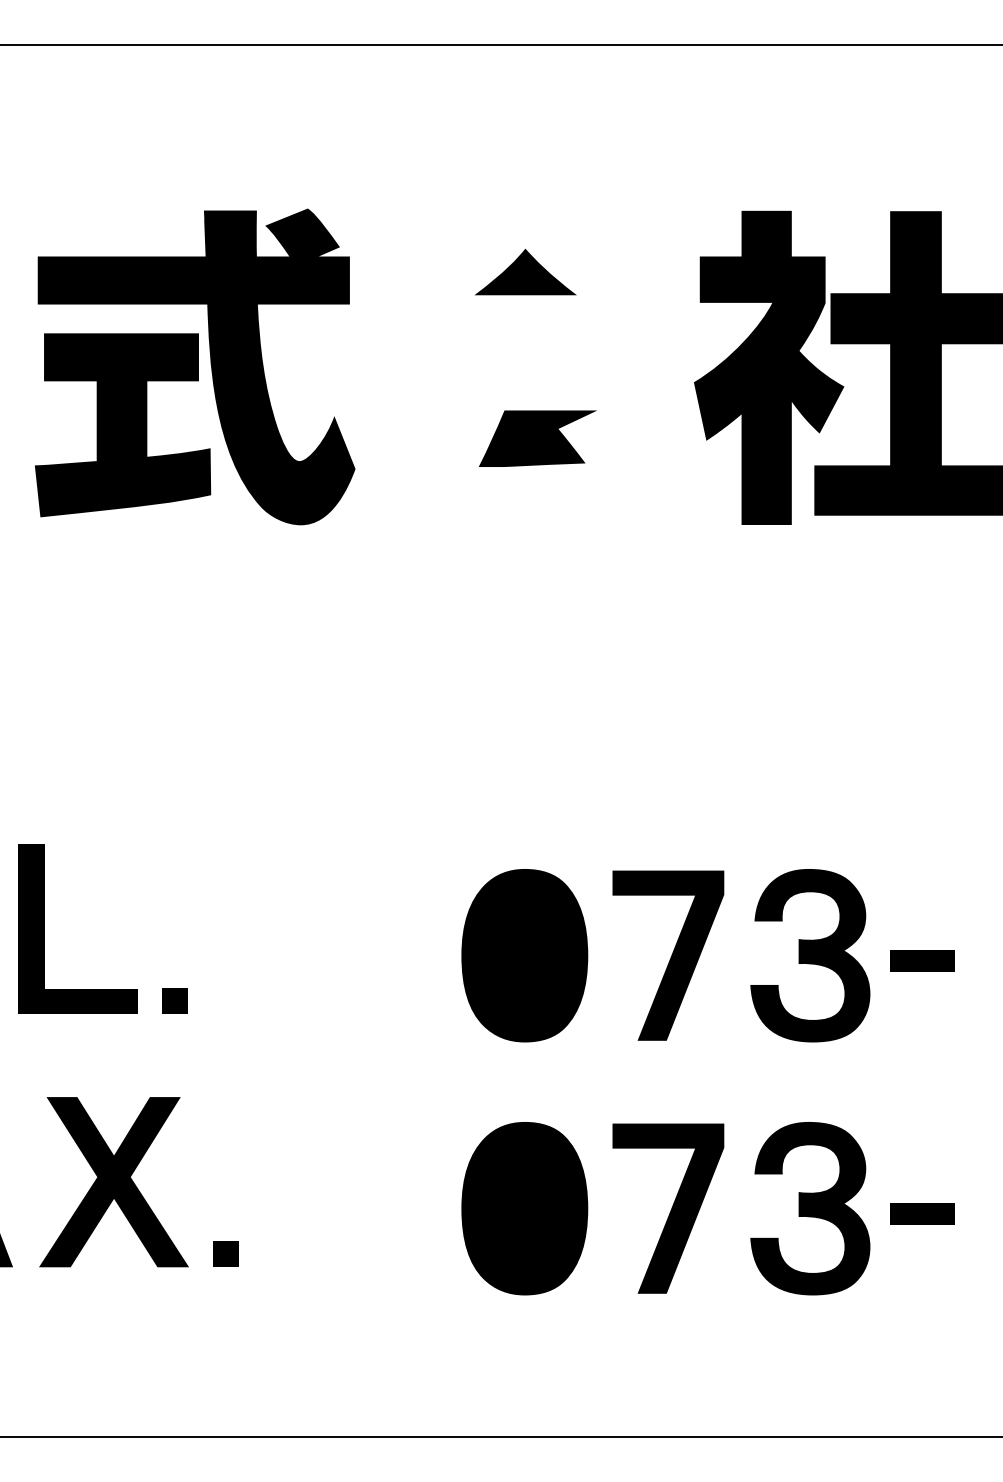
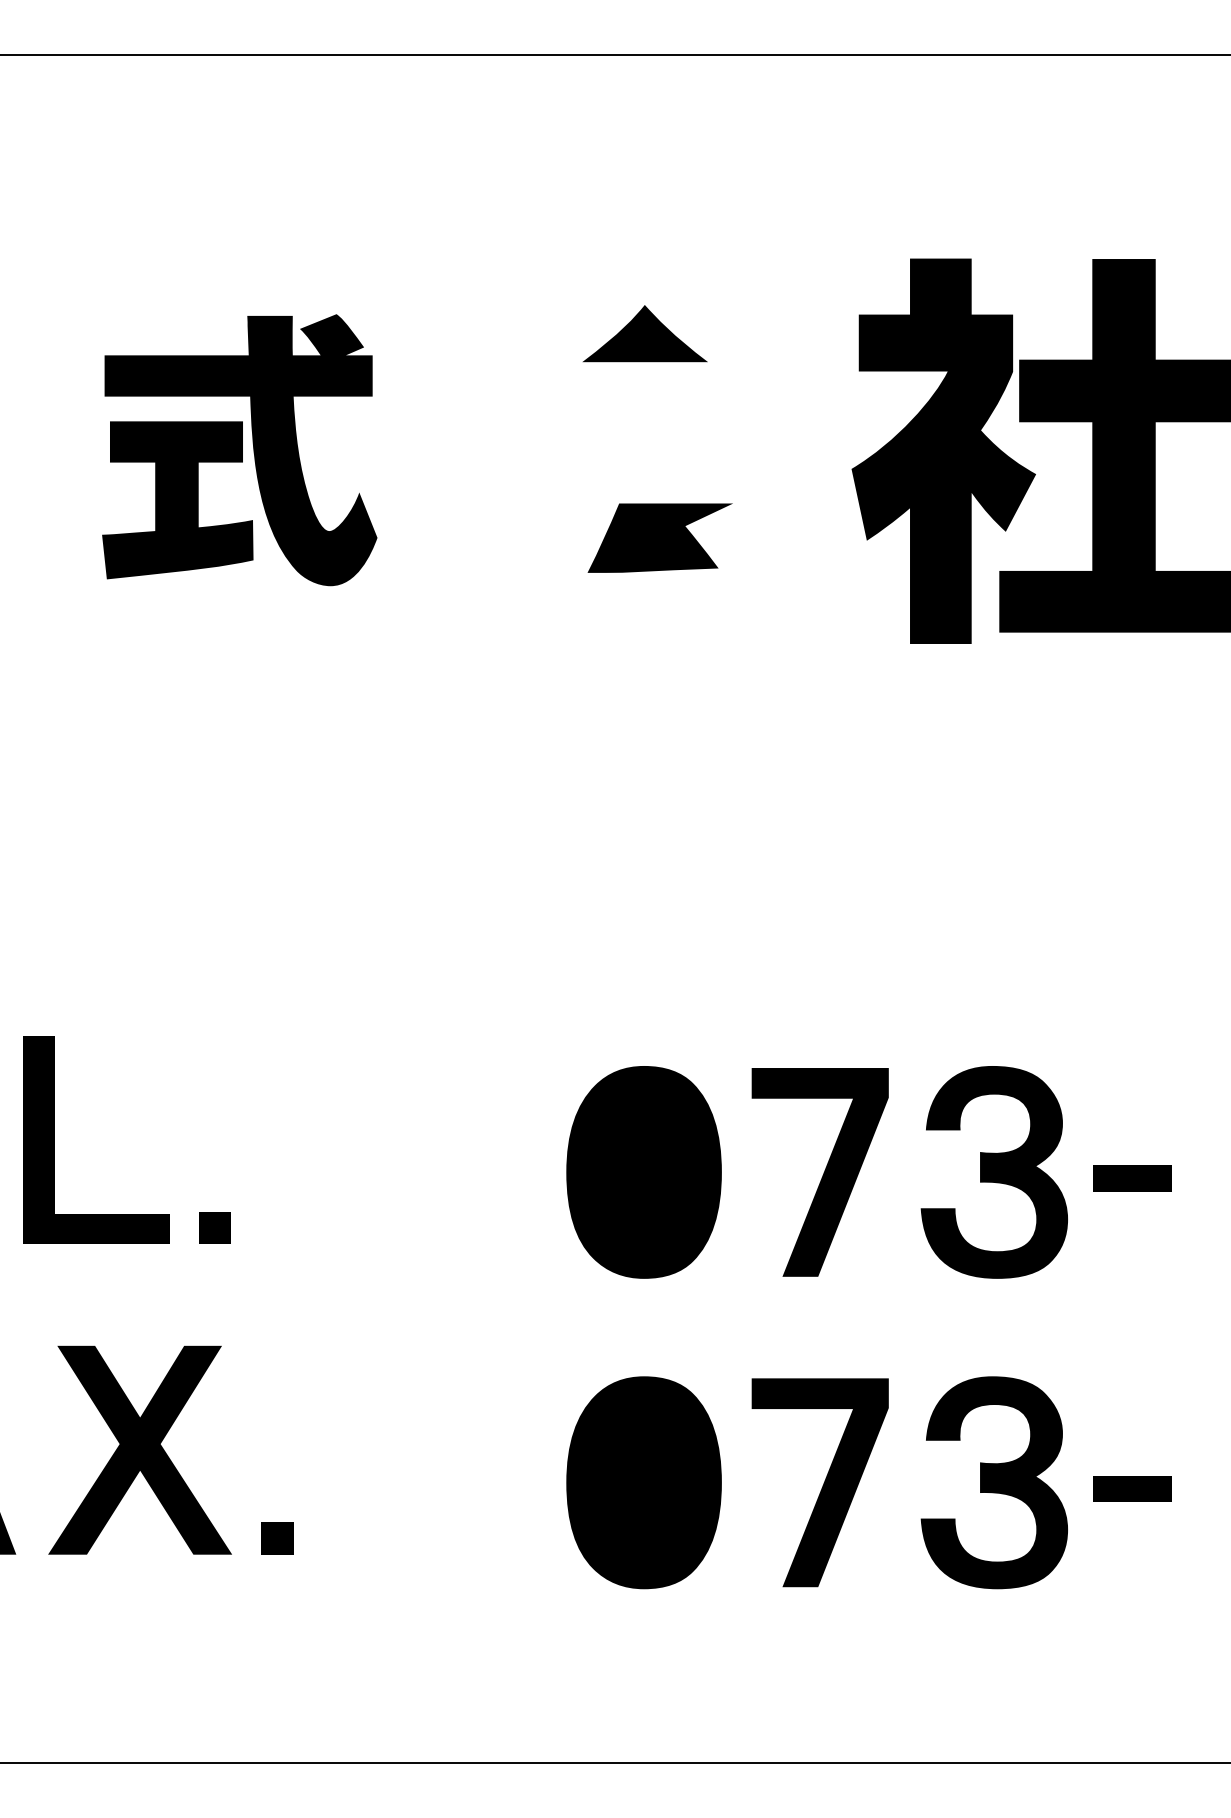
part: (195, 367) -> (239, 450), size x0.7

